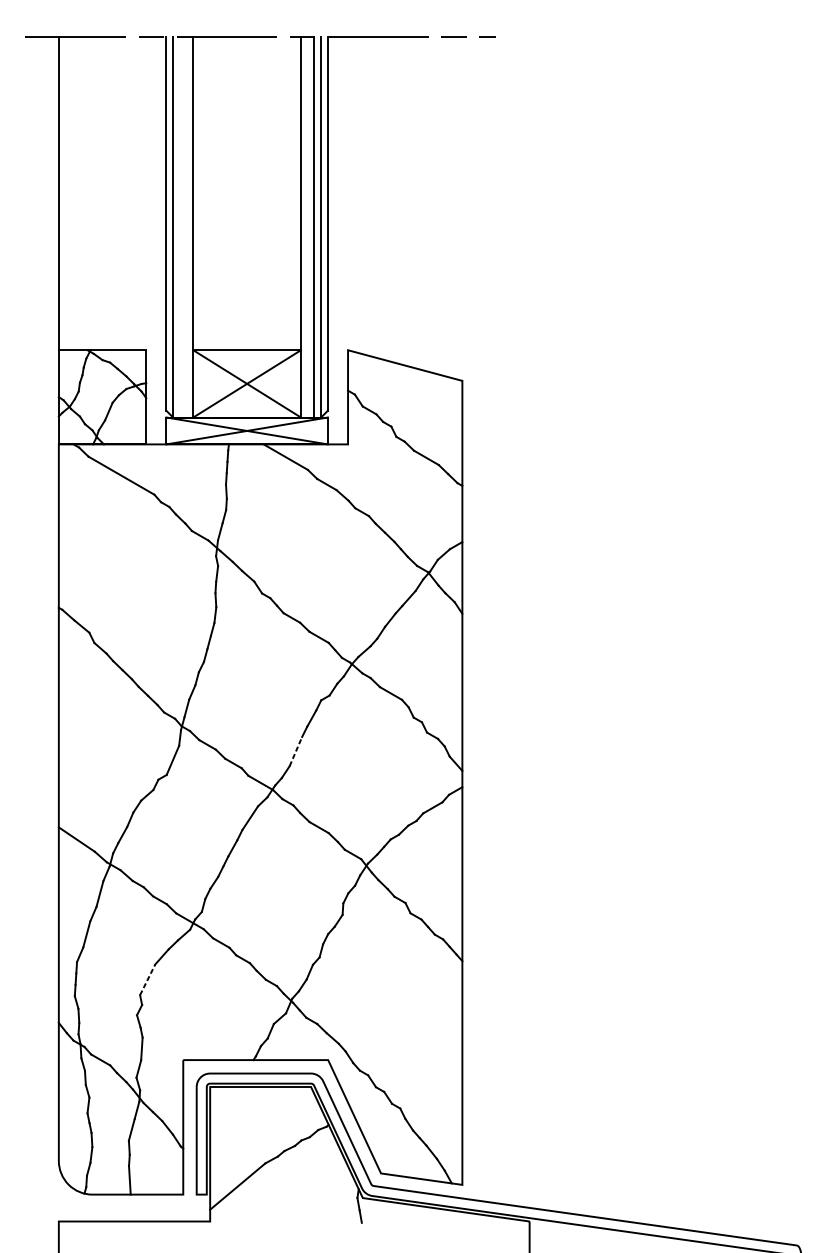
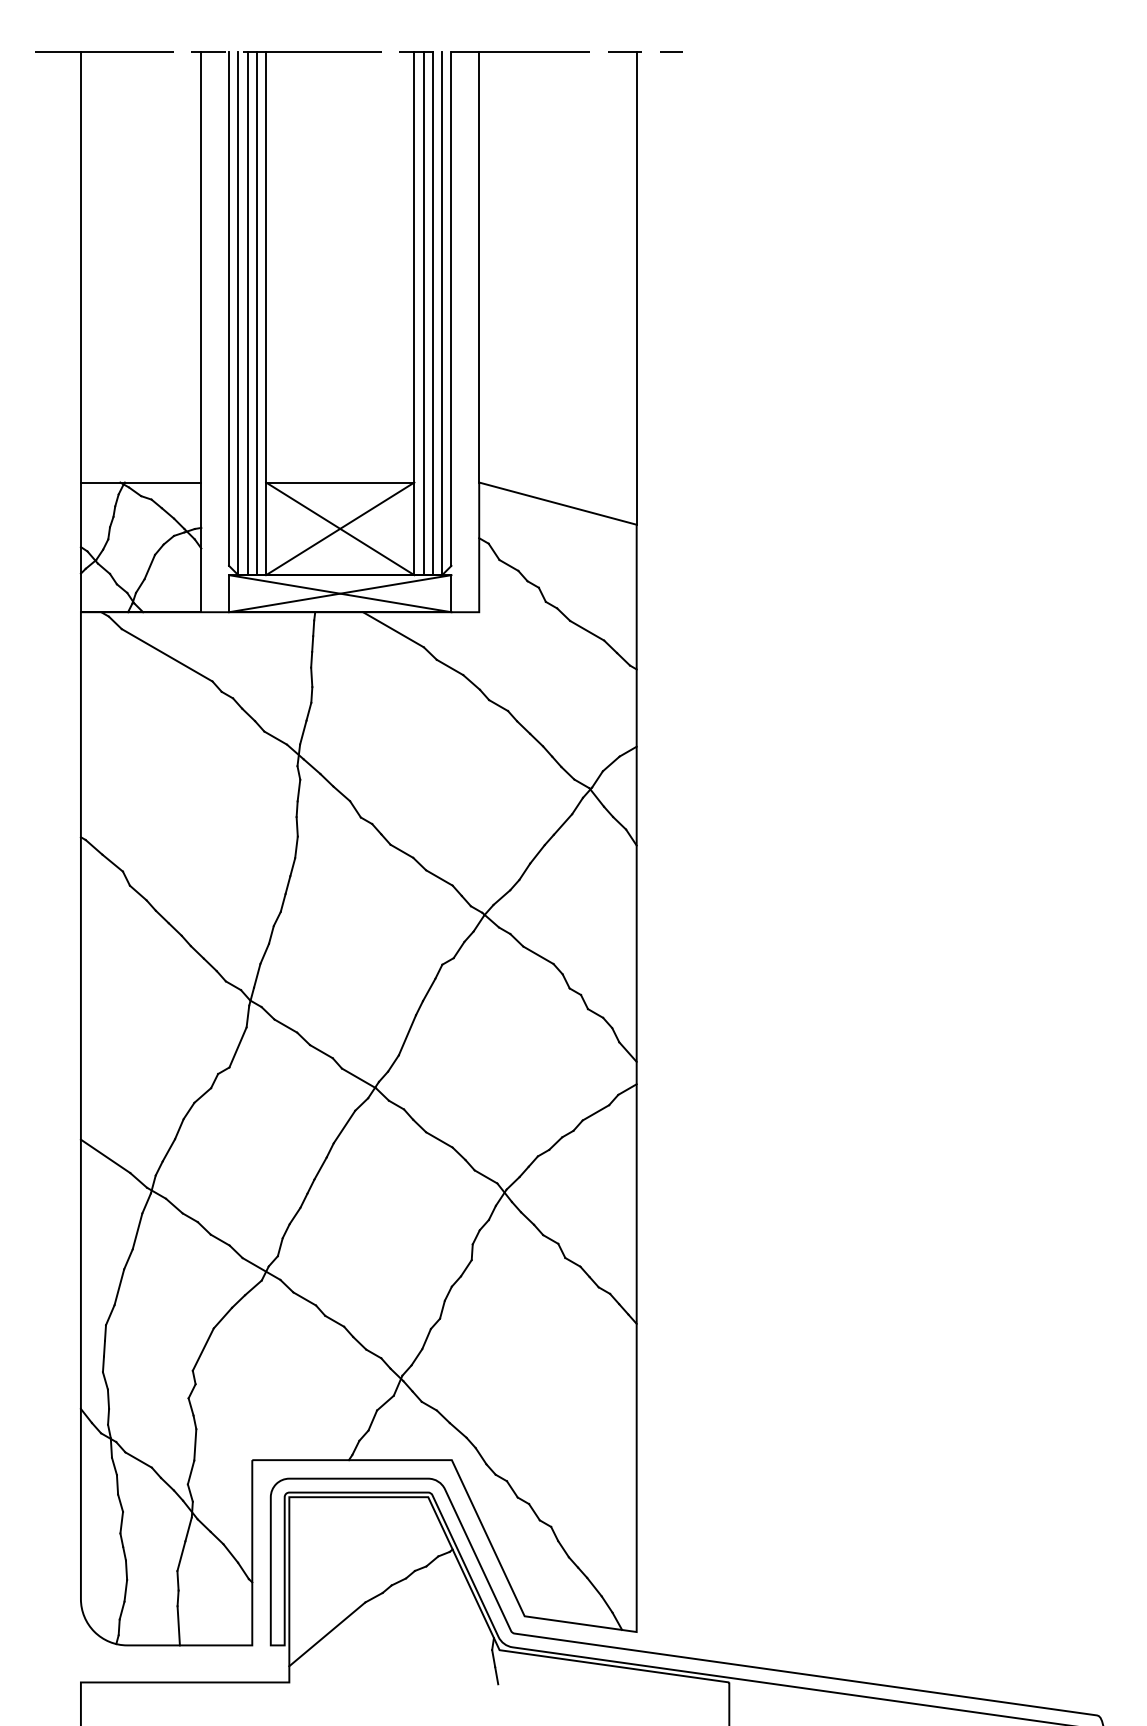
line: (146, 193) -> (201, 266), added
line: (348, 193) -> (479, 266), added
line: (462, 208) -> (636, 287), added
line: (179, 227) -> (247, 313), added
line: (186, 227) -> (256, 313), added
line: (307, 227) -> (423, 313), added
line: (295, 751) -> (407, 1035), dashed -> solid
line: (147, 979) -> (203, 1349), dashed -> solid

